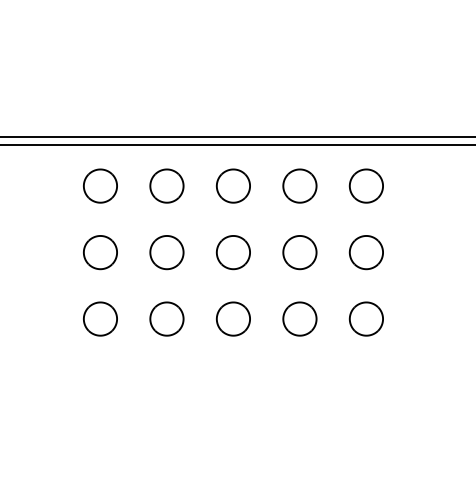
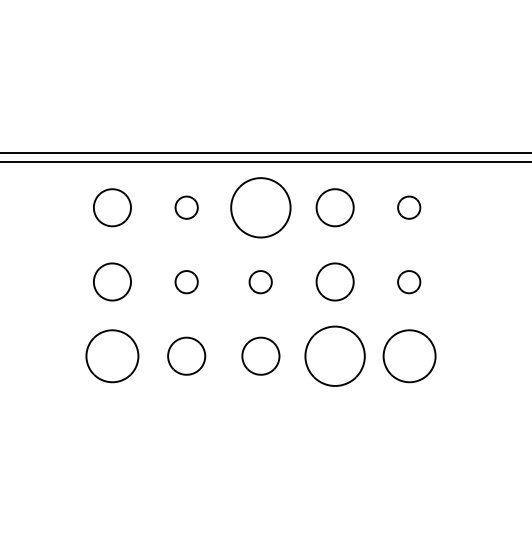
part: (166, 185) -> (186, 207), size x0.6
part: (233, 185) -> (260, 207), size x1.6
part: (365, 185) -> (408, 207), size x0.6
part: (166, 252) -> (186, 281), size x0.6
part: (232, 252) -> (259, 281), size x0.6
part: (365, 252) -> (408, 281), size x0.6
part: (100, 318) -> (112, 355), size x1.4
part: (299, 318) -> (334, 355), size x1.6
part: (365, 318) -> (408, 355), size x1.4

